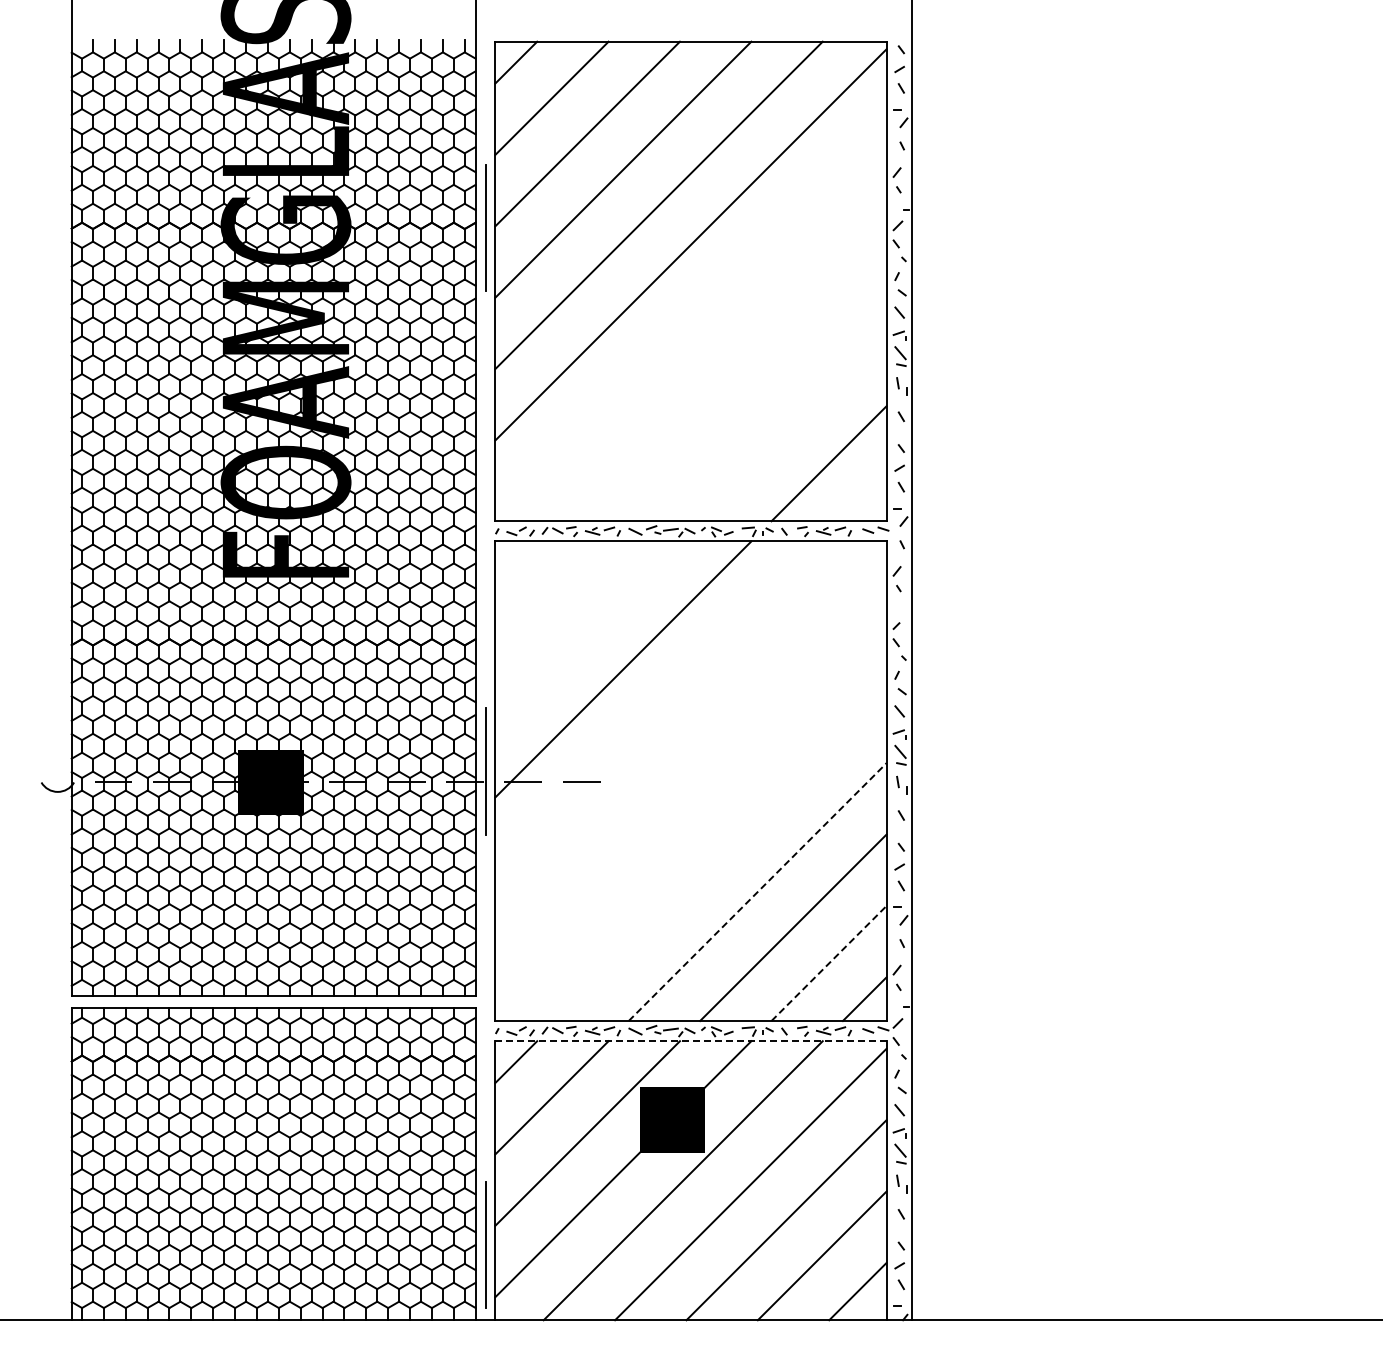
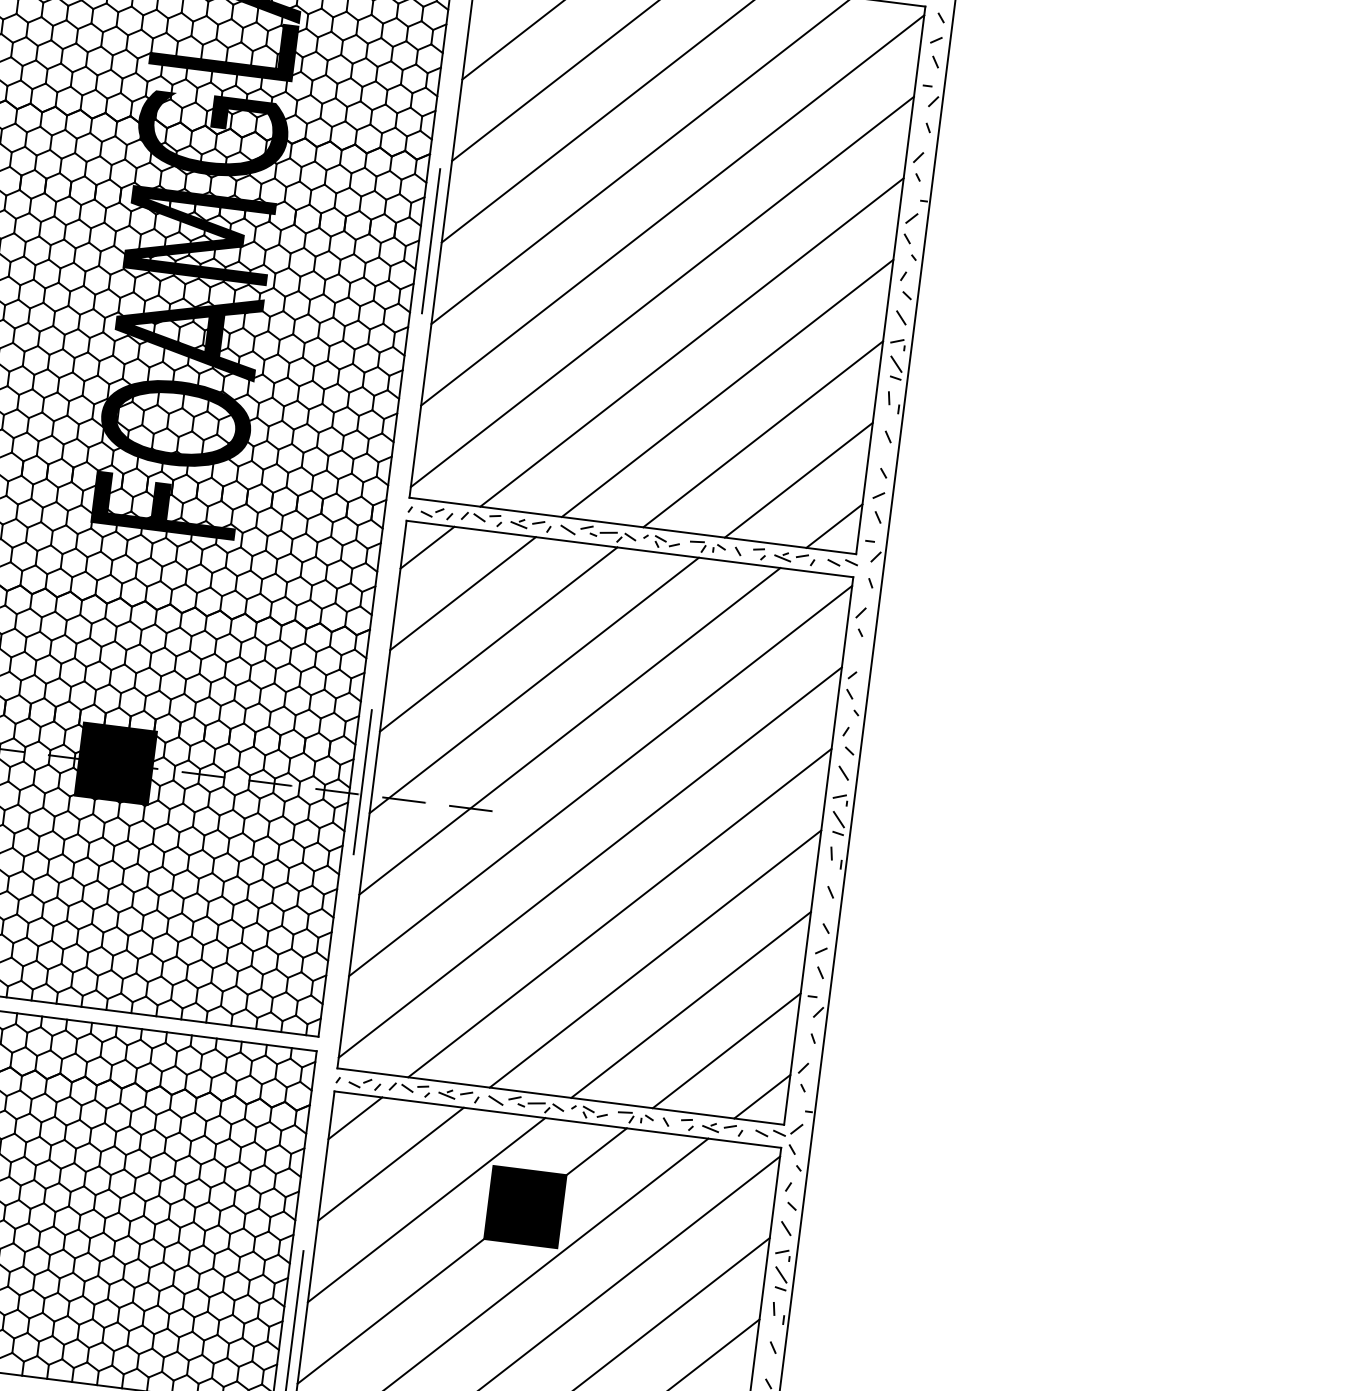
line: (485, 227) -> (430, 240), moved
line: (690, 315) -> (662, 290), added
line: (721, 356) -> (691, 342), added
line: (757, 392) -> (727, 388), added
line: (793, 427) -> (763, 433), added
line: (864, 499) -> (834, 526), added
line: (516, 562) -> (427, 547), added
line: (551, 597) -> (462, 592), added
line: (587, 633) -> (498, 639), added
line: (658, 704) -> (569, 730), added
line: (690, 744) -> (600, 780), added
line: (690, 815) -> (589, 861), added
line: (721, 856) -> (619, 913), added
line: (758, 891) -> (656, 958), dashed -> solid
line: (829, 963) -> (727, 1050), dashed -> solid
line: (690, 1041) -> (557, 1119), dashed -> solid

